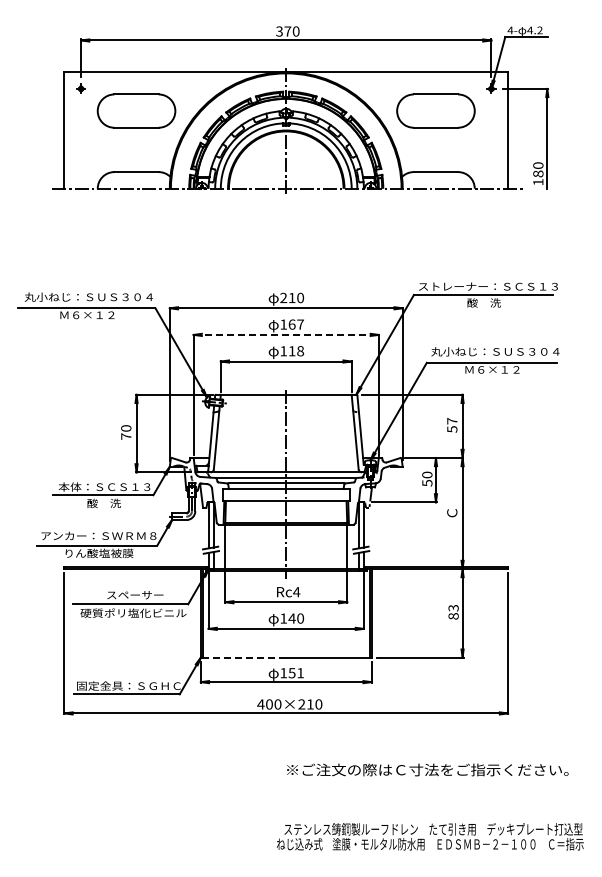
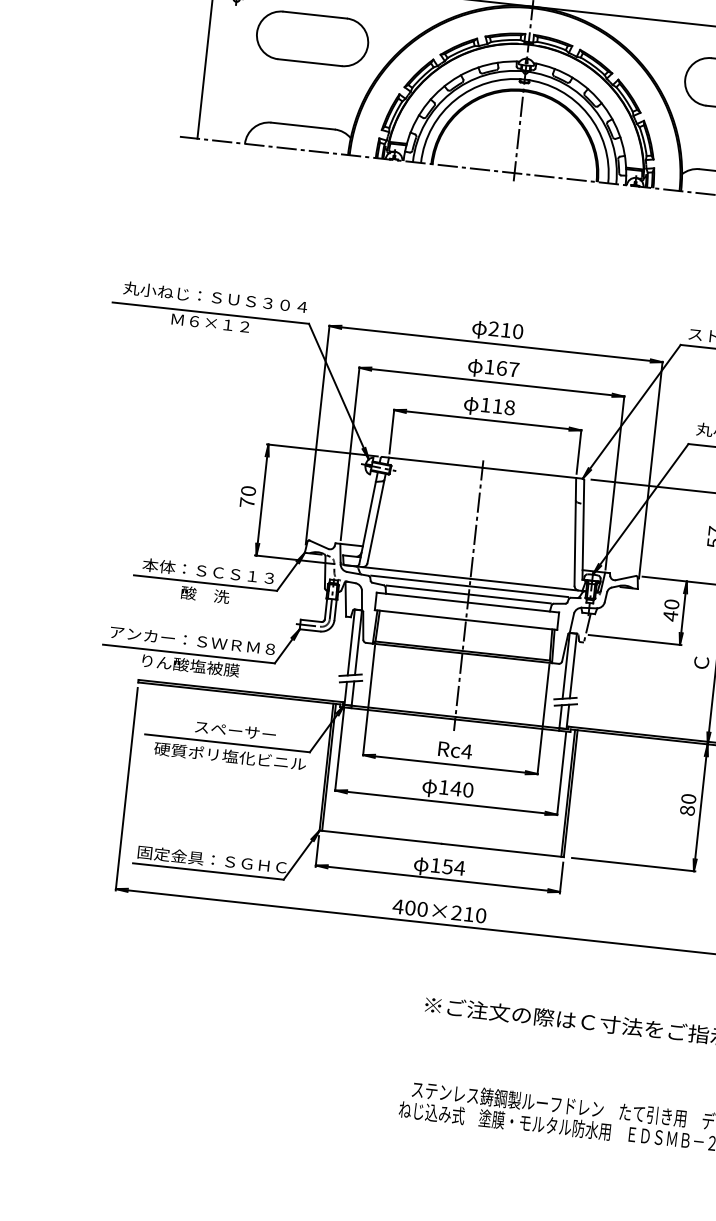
line: (286, 334) -> (492, 381), dashed -> solid
text: (427, 482) -> (670, 615), 50 -> 40
text: (453, 607) -> (688, 798), 83 -> 80
line: (243, 657) -> (380, 836), dashed -> solid
text: (300, 673) -> (459, 868), 151 -> 154

